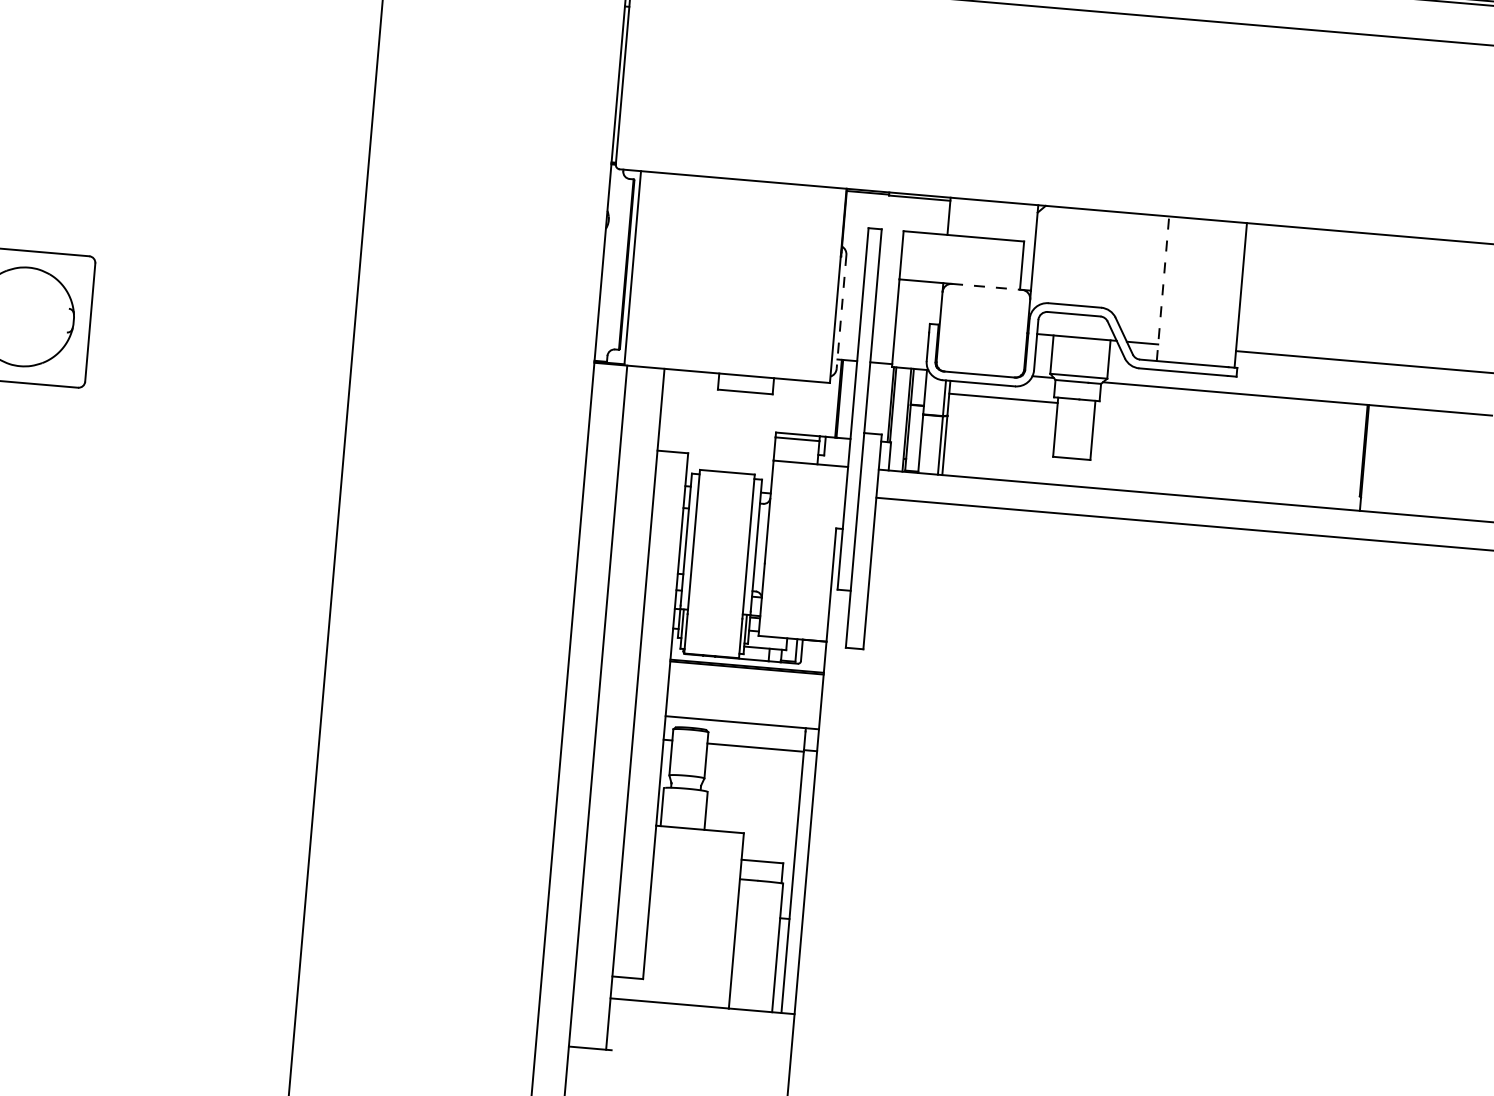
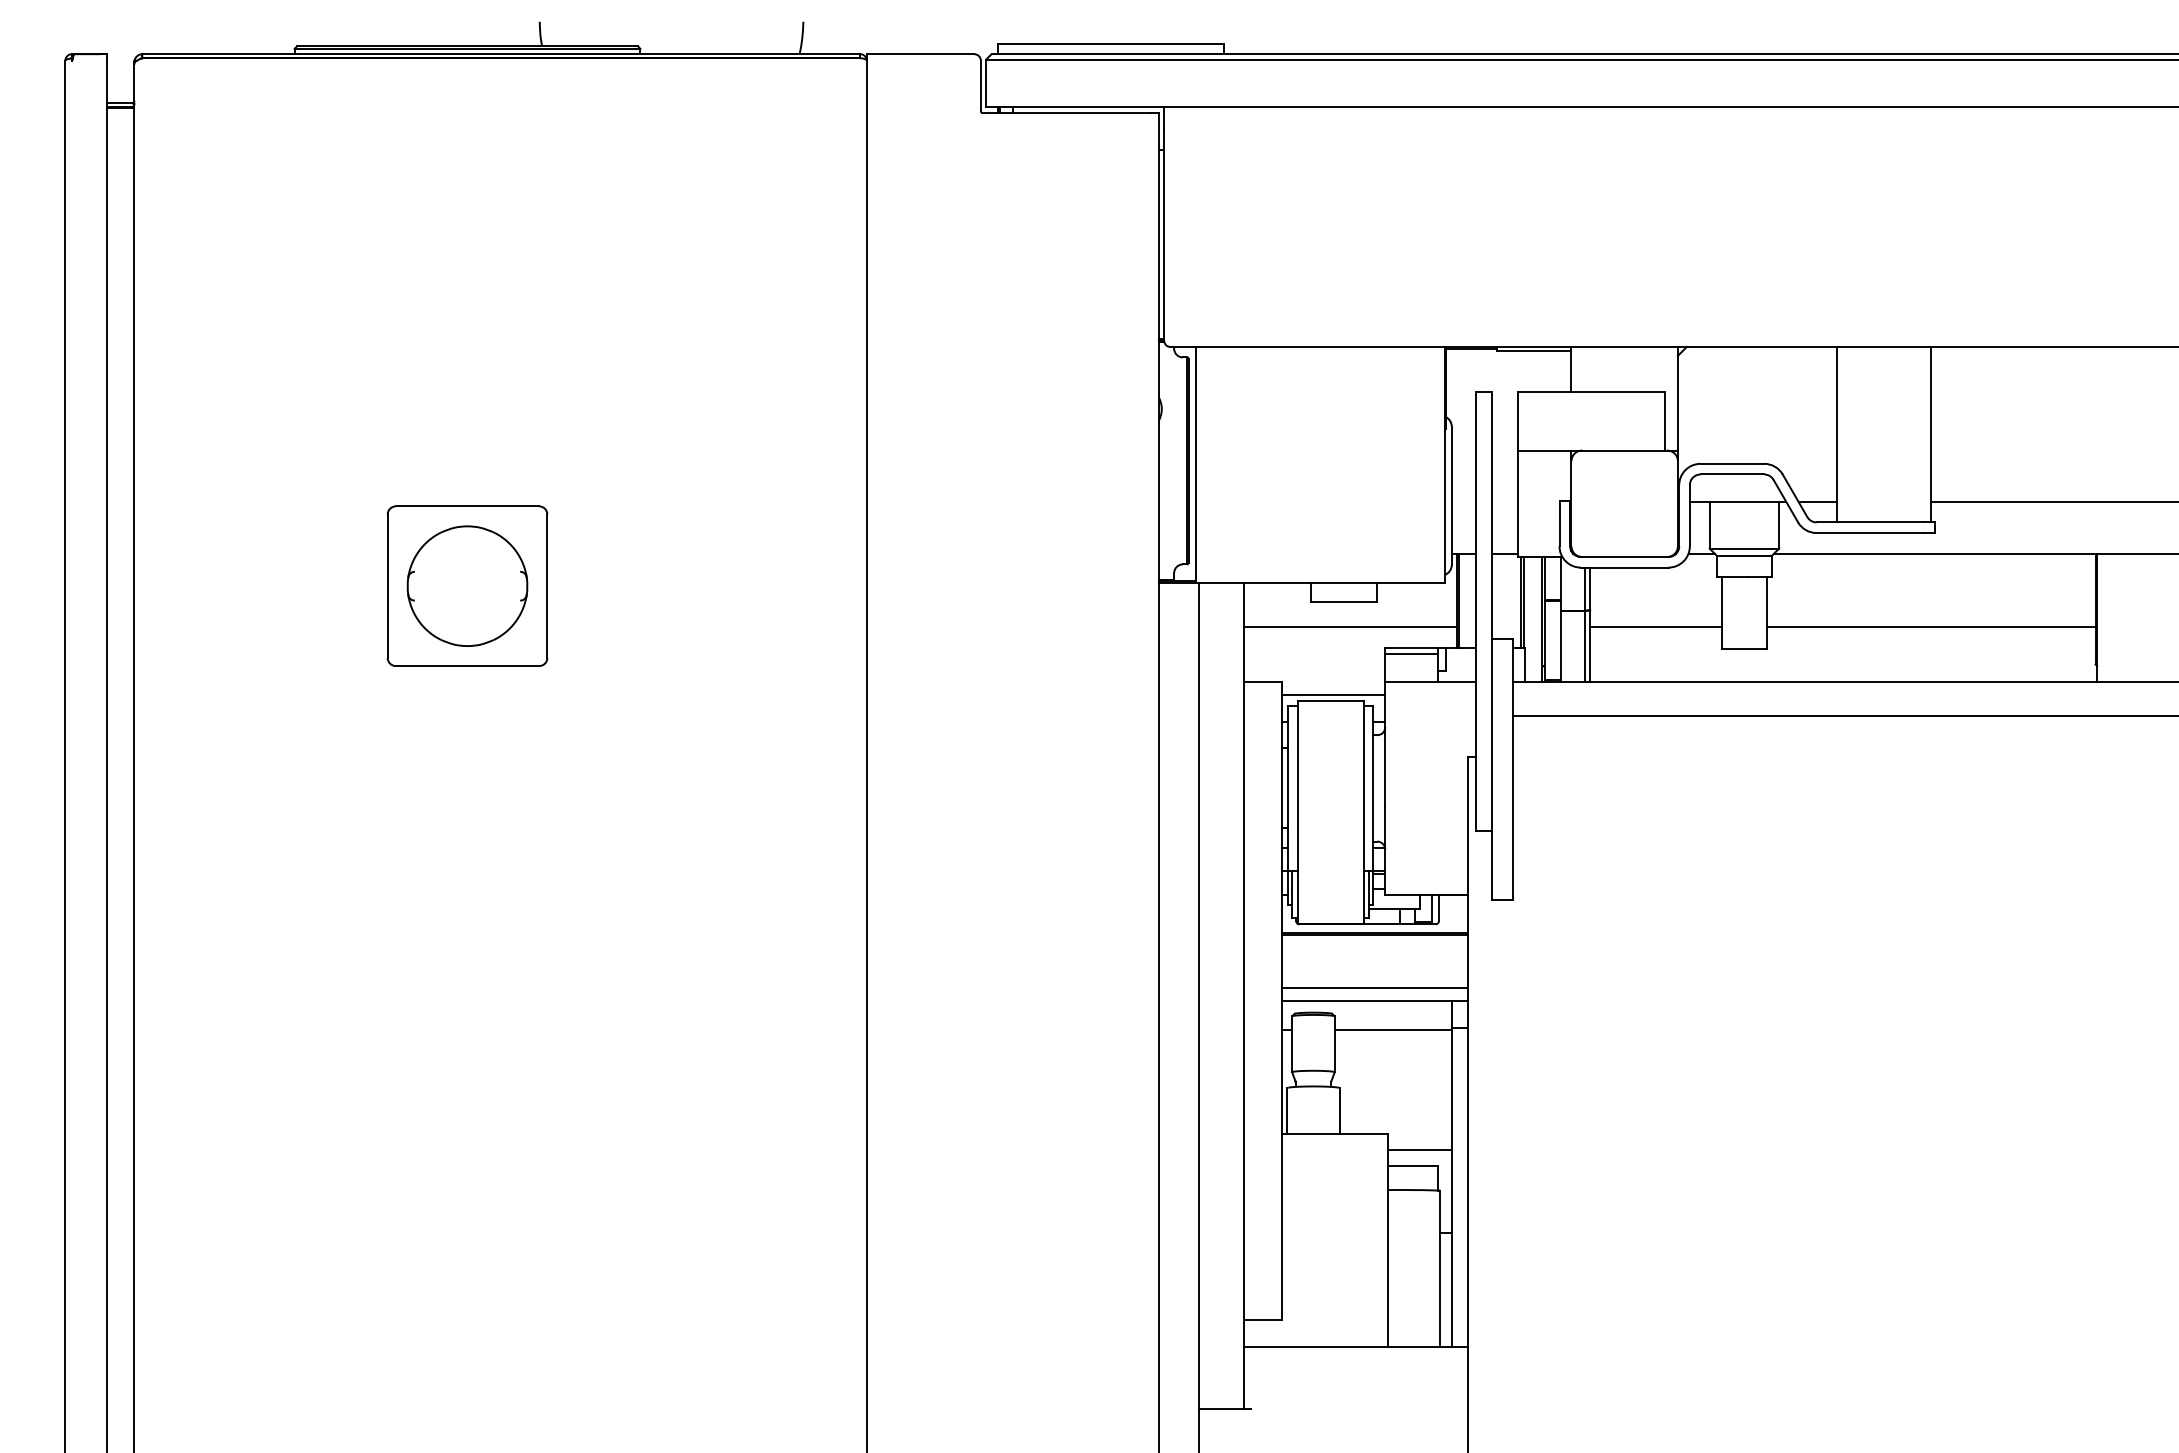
line: (986, 286) -> (1624, 450), dashed -> solid
line: (1162, 288) -> (1836, 434), dashed -> solid
line: (841, 312) -> (1451, 496), dashed -> solid
line: (1003, 398) -> (1655, 627), moved
line: (748, 413) -> (1350, 627), added
line: (1227, 454) -> (1931, 627), added
line: (730, 468) -> (1333, 695), added
line: (743, 711) -> (1374, 987), added
line: (768, 848) -> (1419, 1149), added

